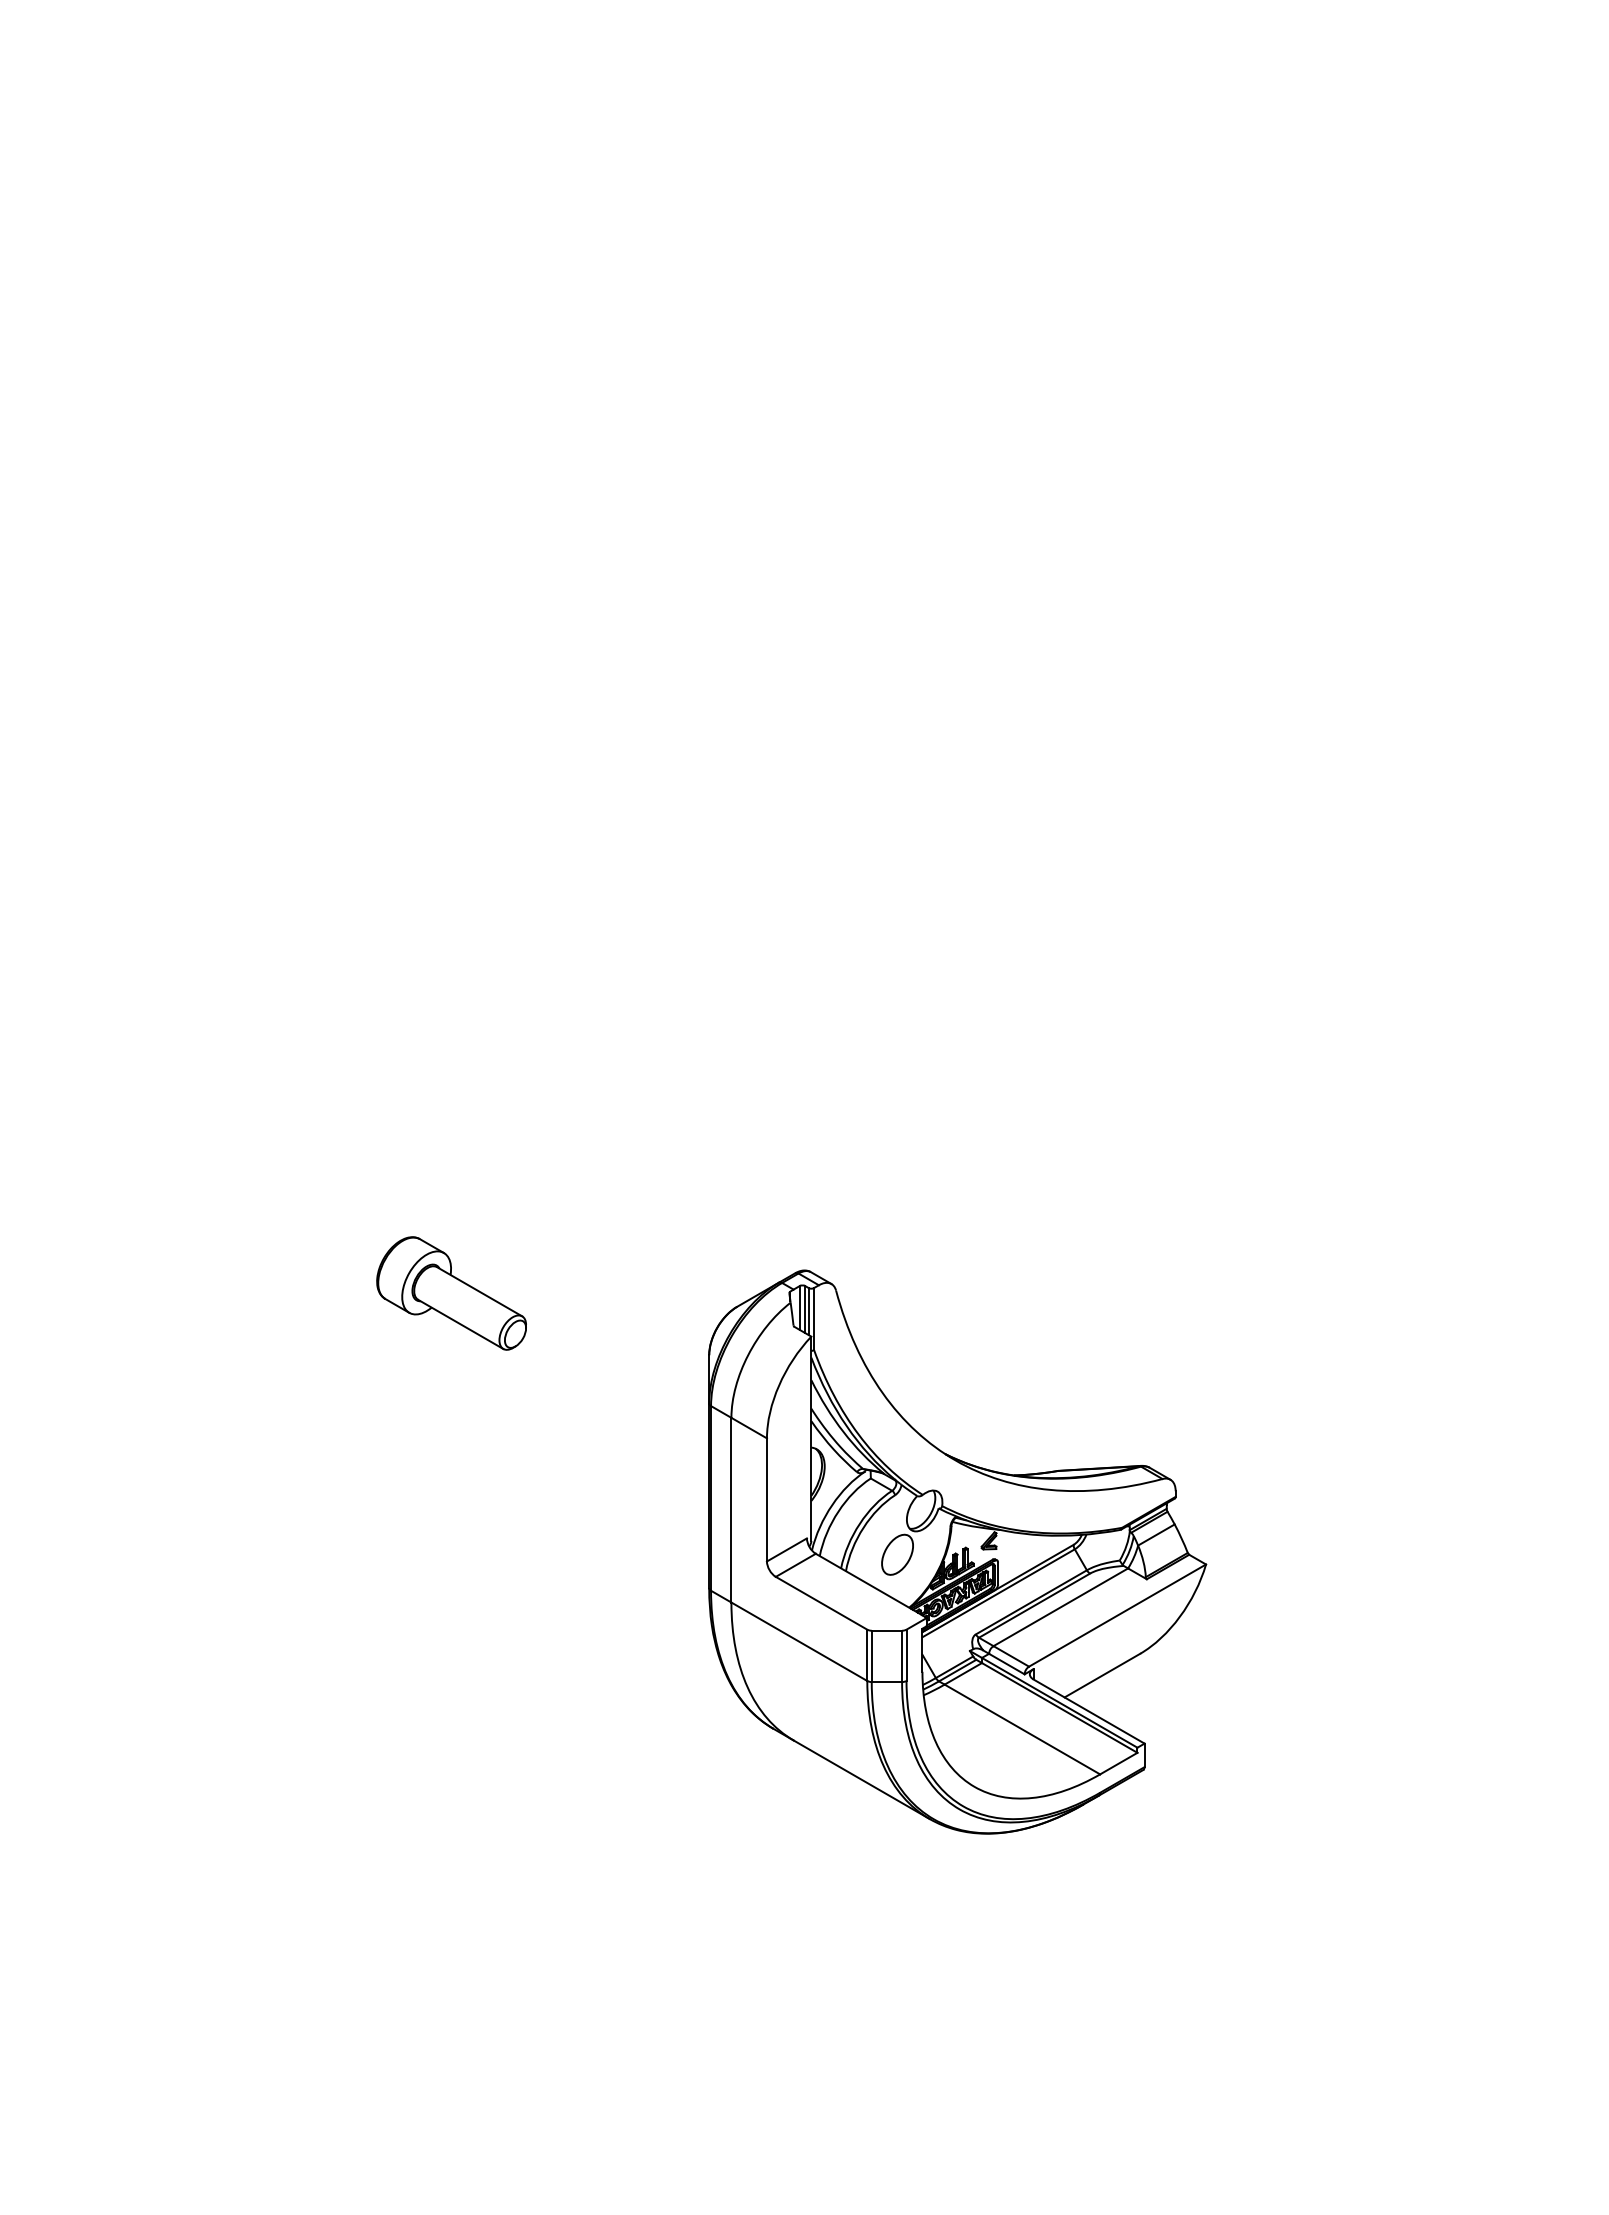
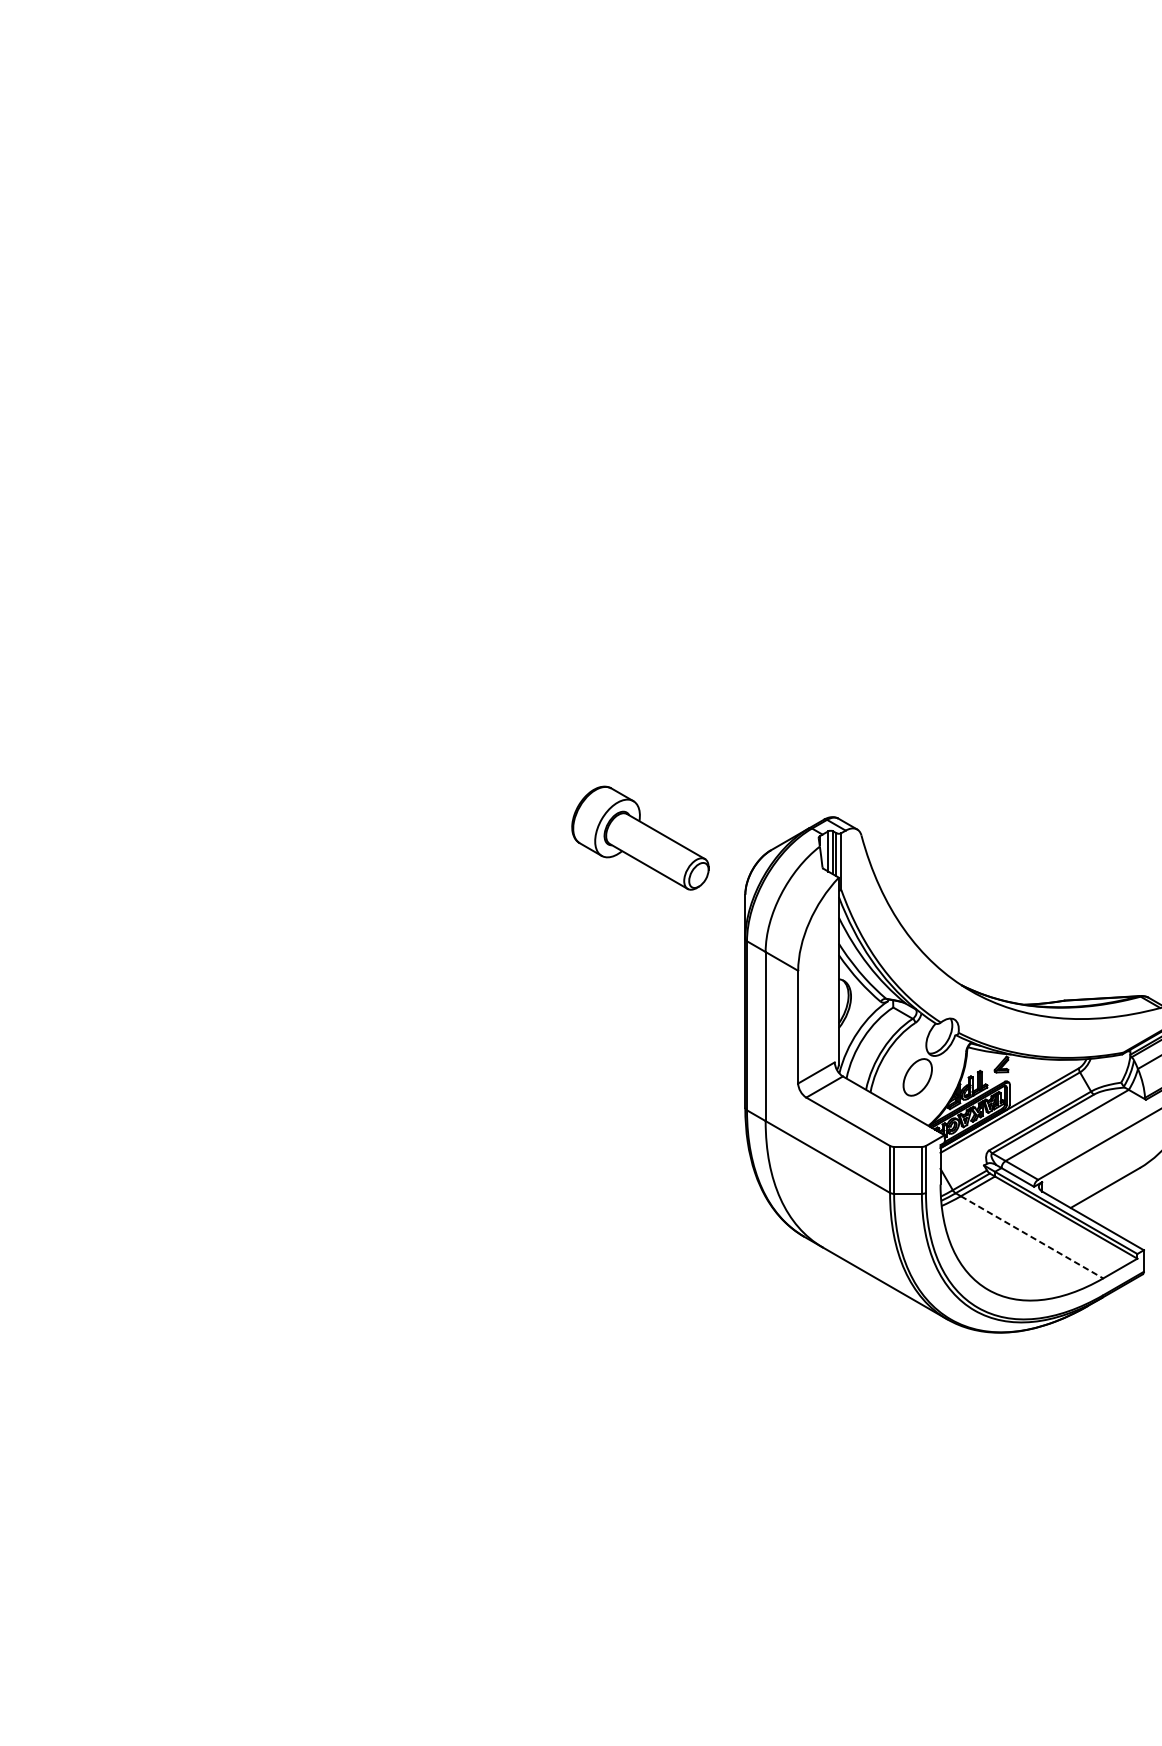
part: (451, 1293) -> (640, 838), moved
line: (1022, 1729) -> (1032, 1237), solid -> dashed

